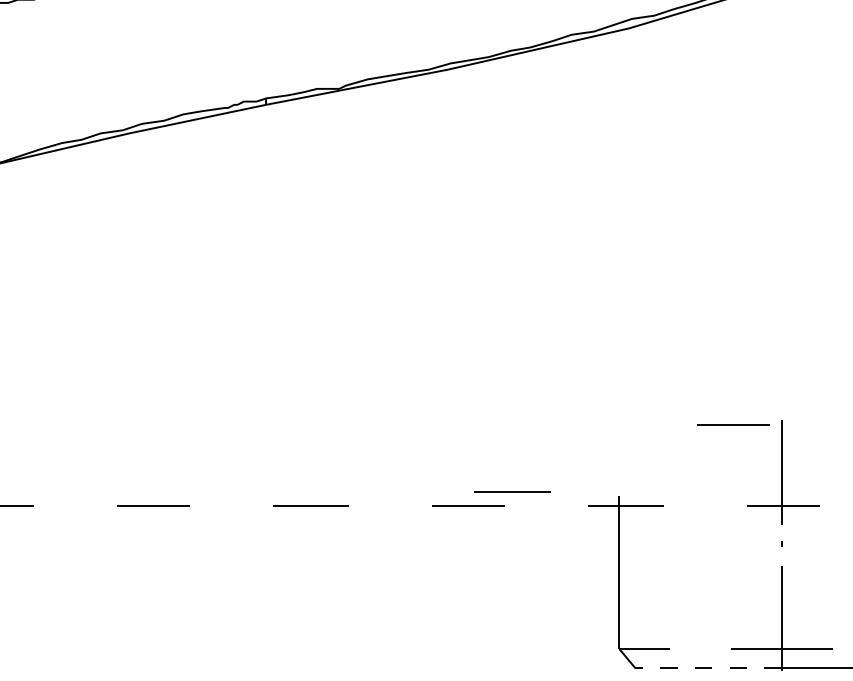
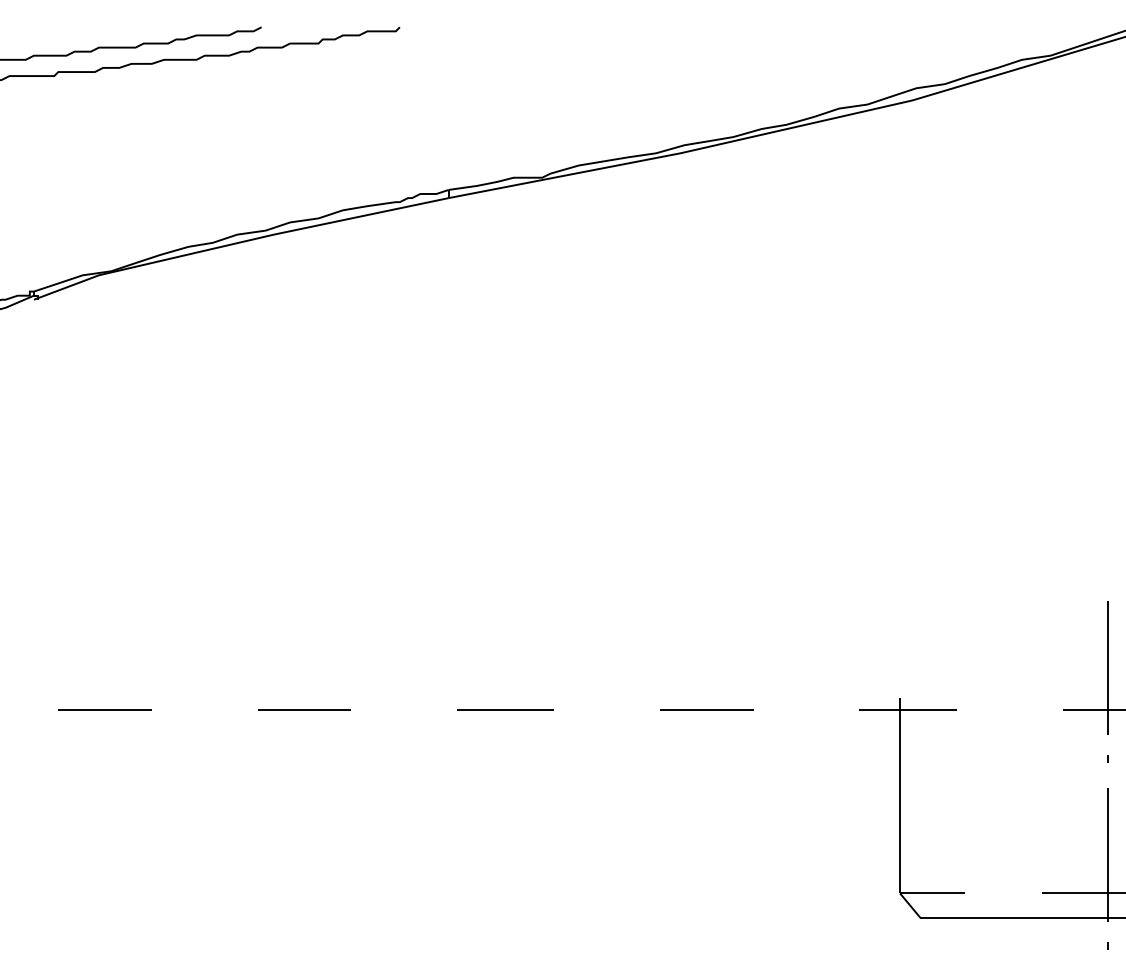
line: (733, 424) -> (1045, 606), removed
line: (512, 491) -> (763, 691), removed
line: (708, 667) -> (1013, 917), dashed -> solid

